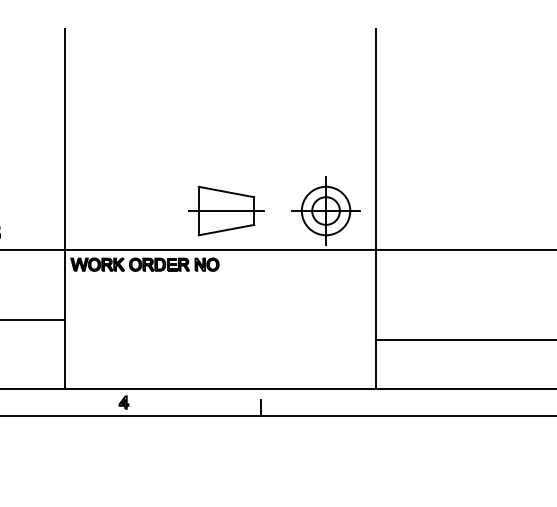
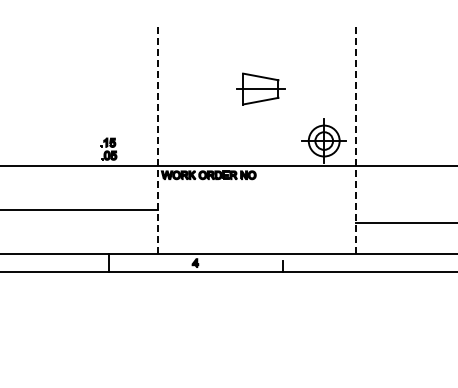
line: (64, 208) -> (157, 139), solid -> dashed
line: (376, 208) -> (356, 139), solid -> dashed
part: (226, 210) -> (260, 88), moved

